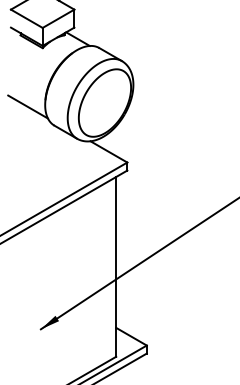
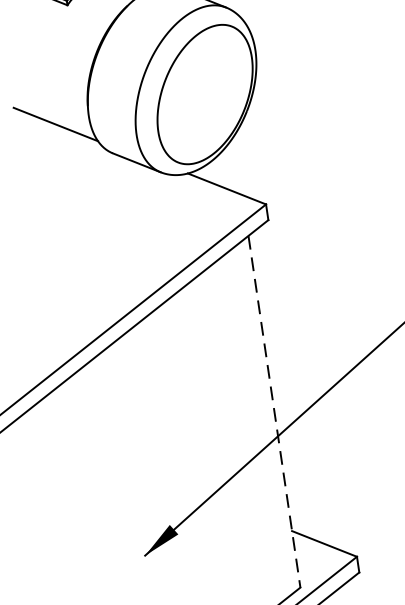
line: (116, 266) -> (274, 410), solid -> dashed

